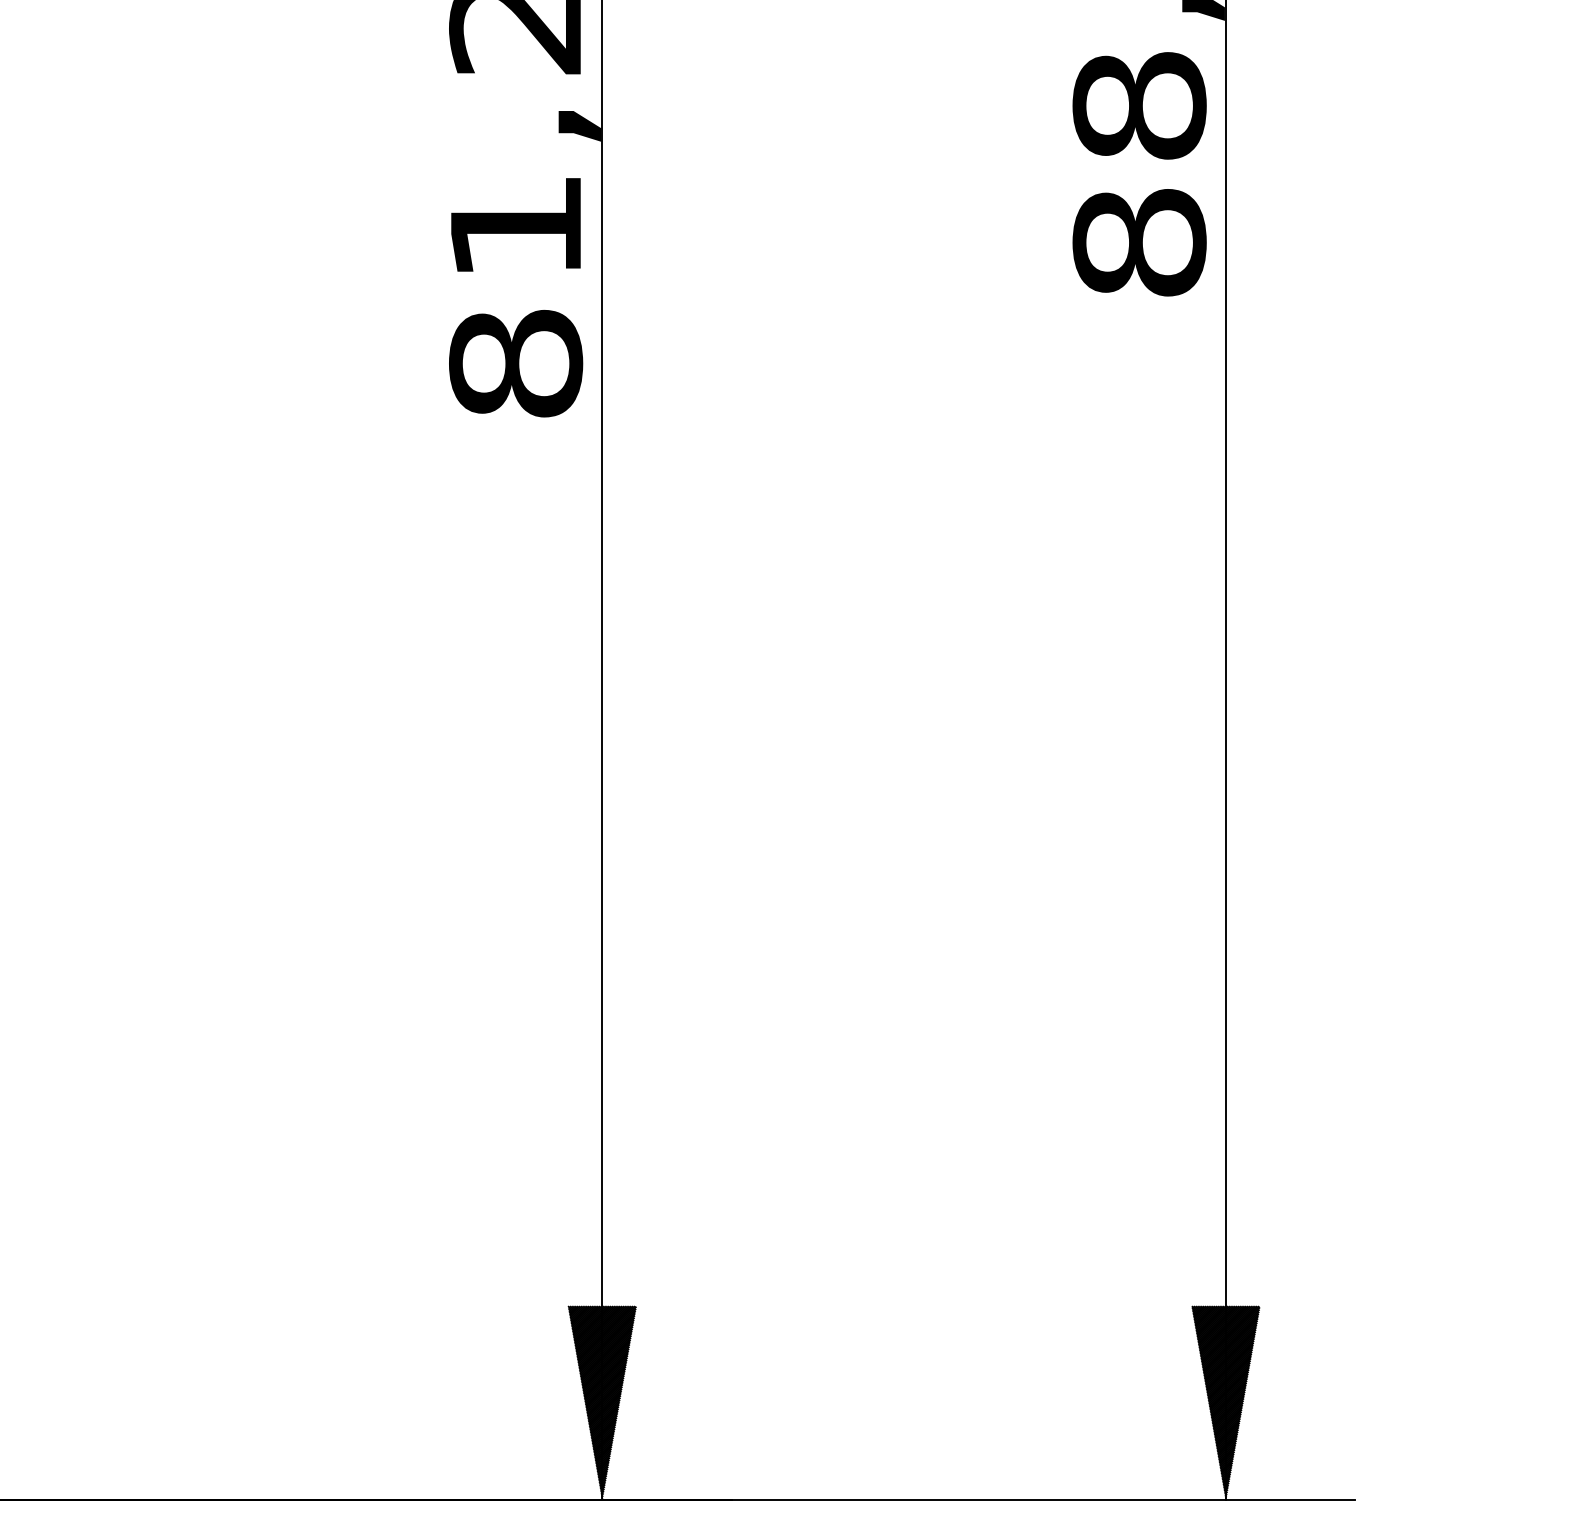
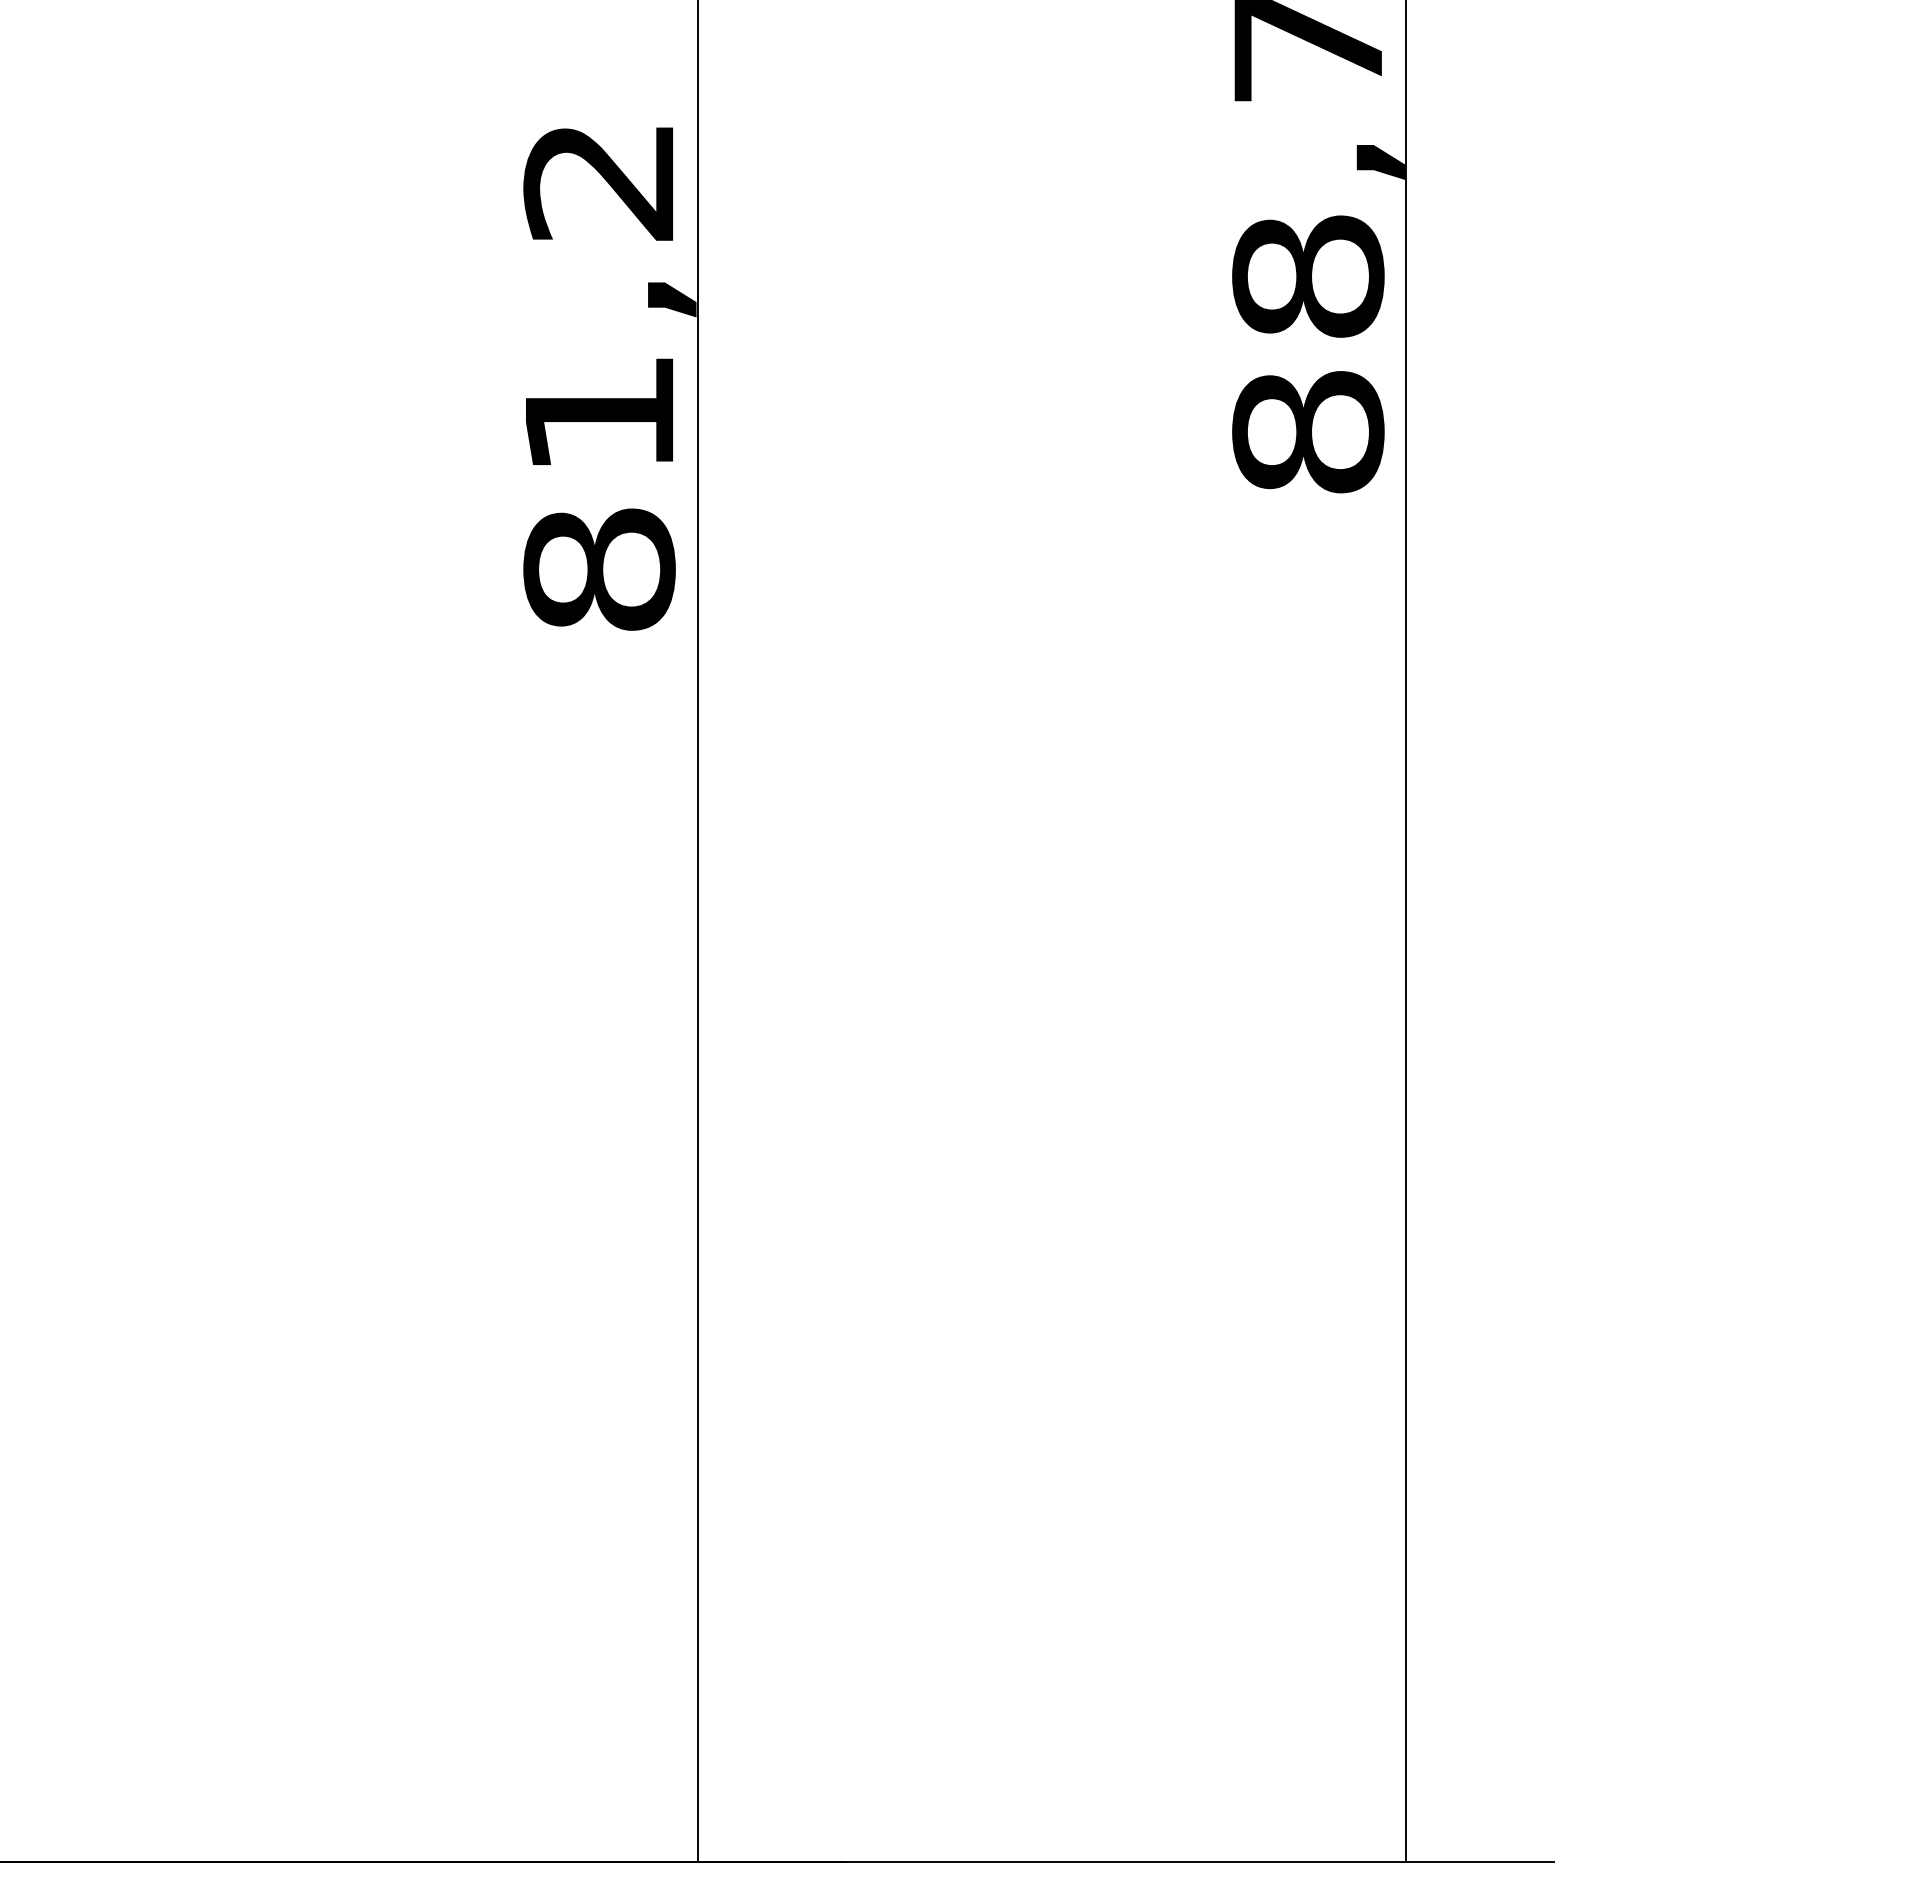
hatch: (602, 1402) -> (697, 1750), removed
hatch: (1225, 1402) -> (1406, 1750), removed

